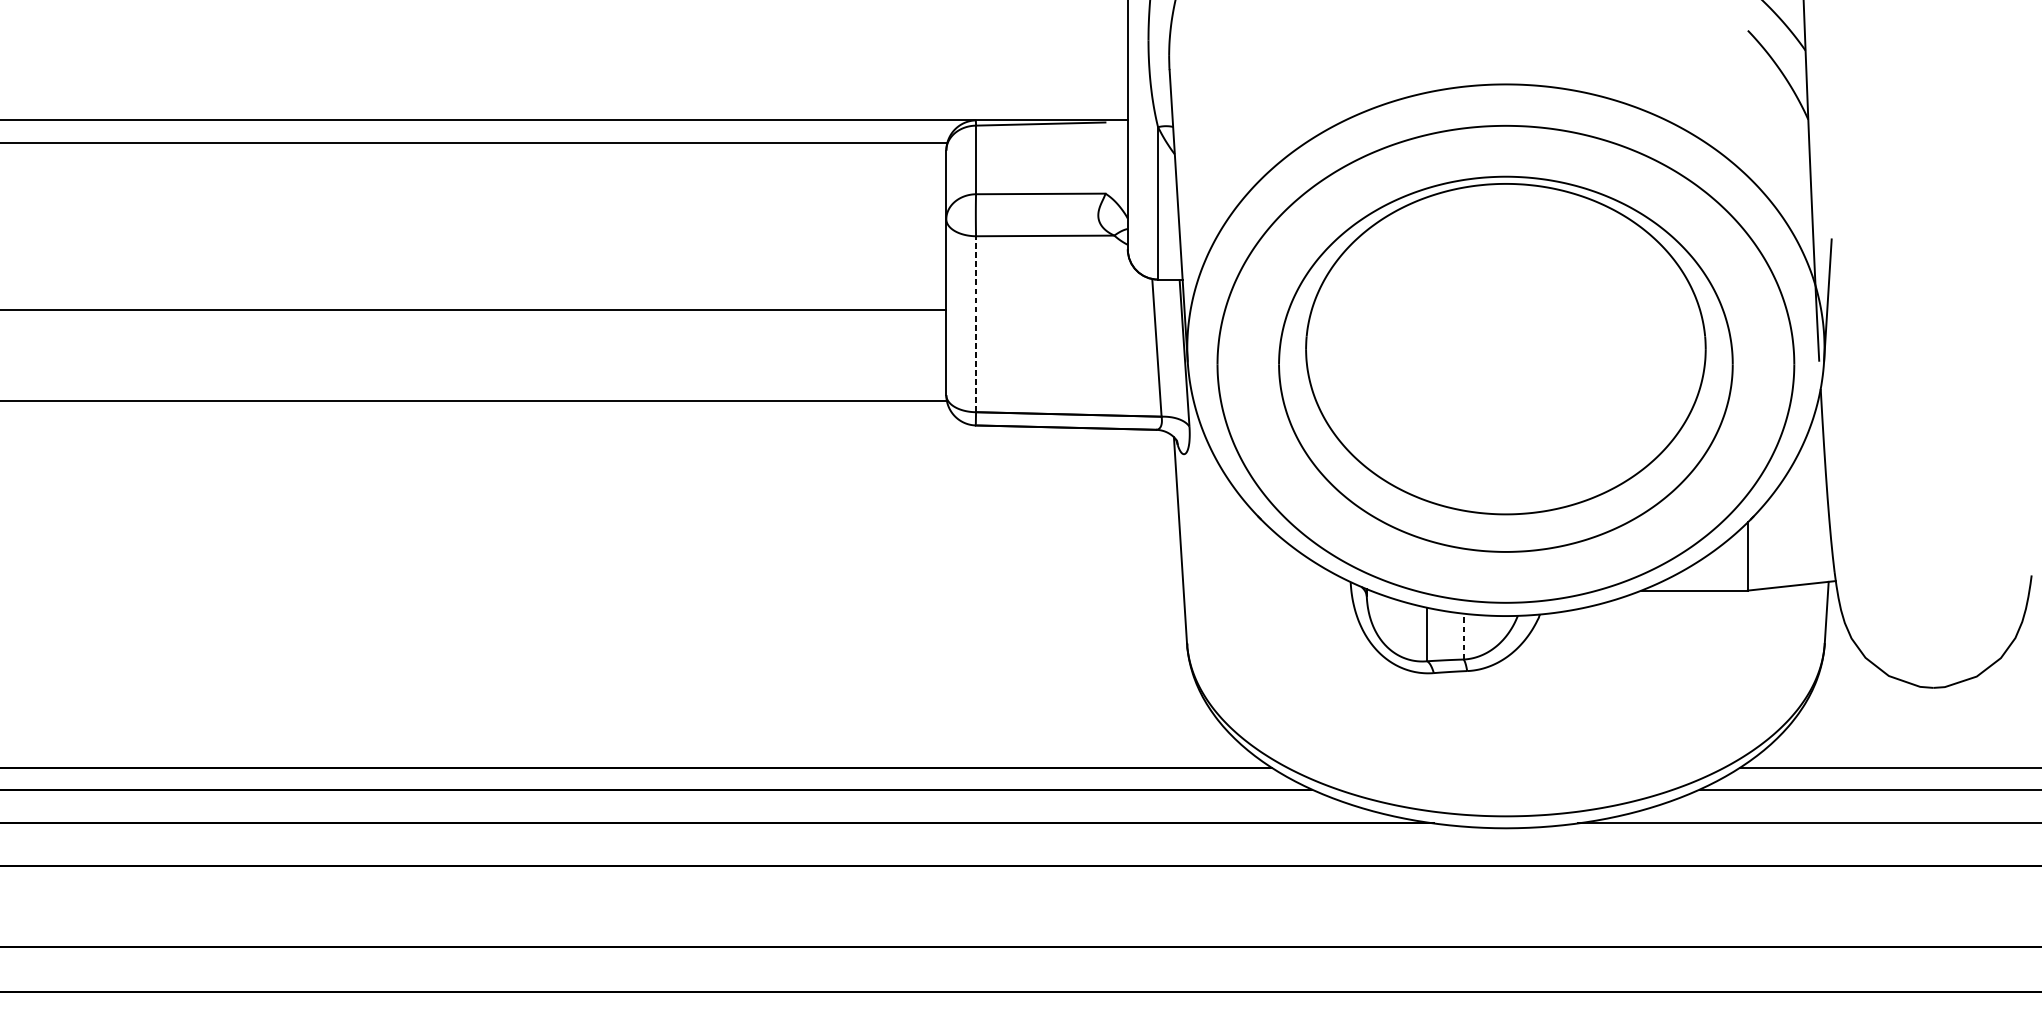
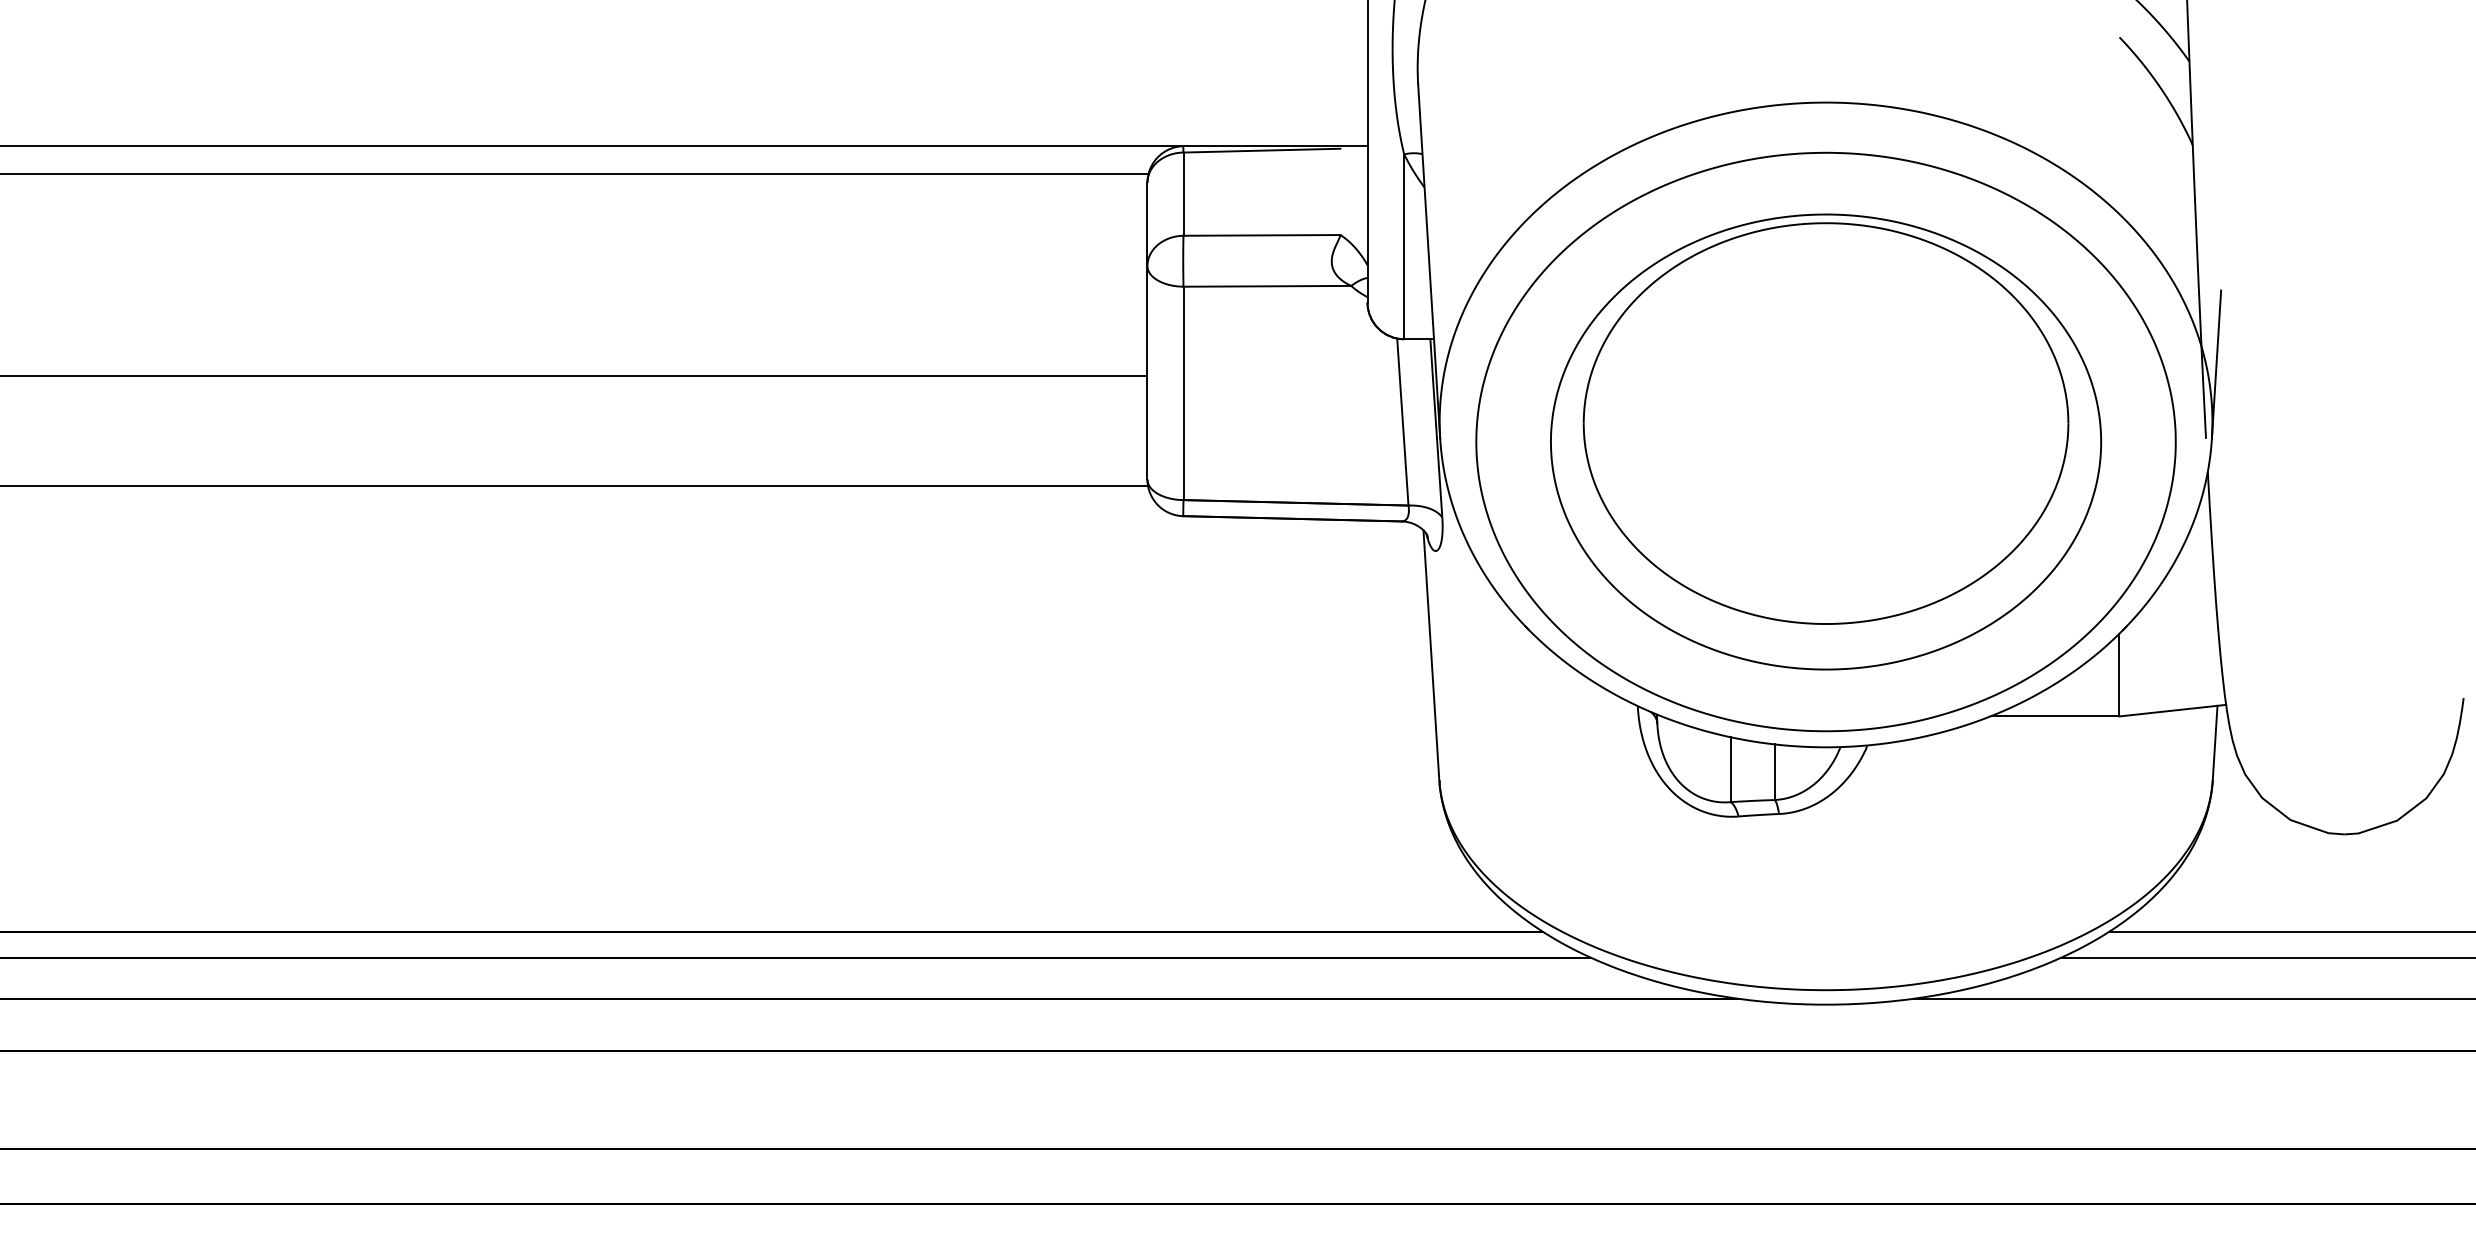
line: (976, 324) -> (1183, 393), dashed -> solid
line: (1463, 636) -> (1774, 772), dashed -> solid

